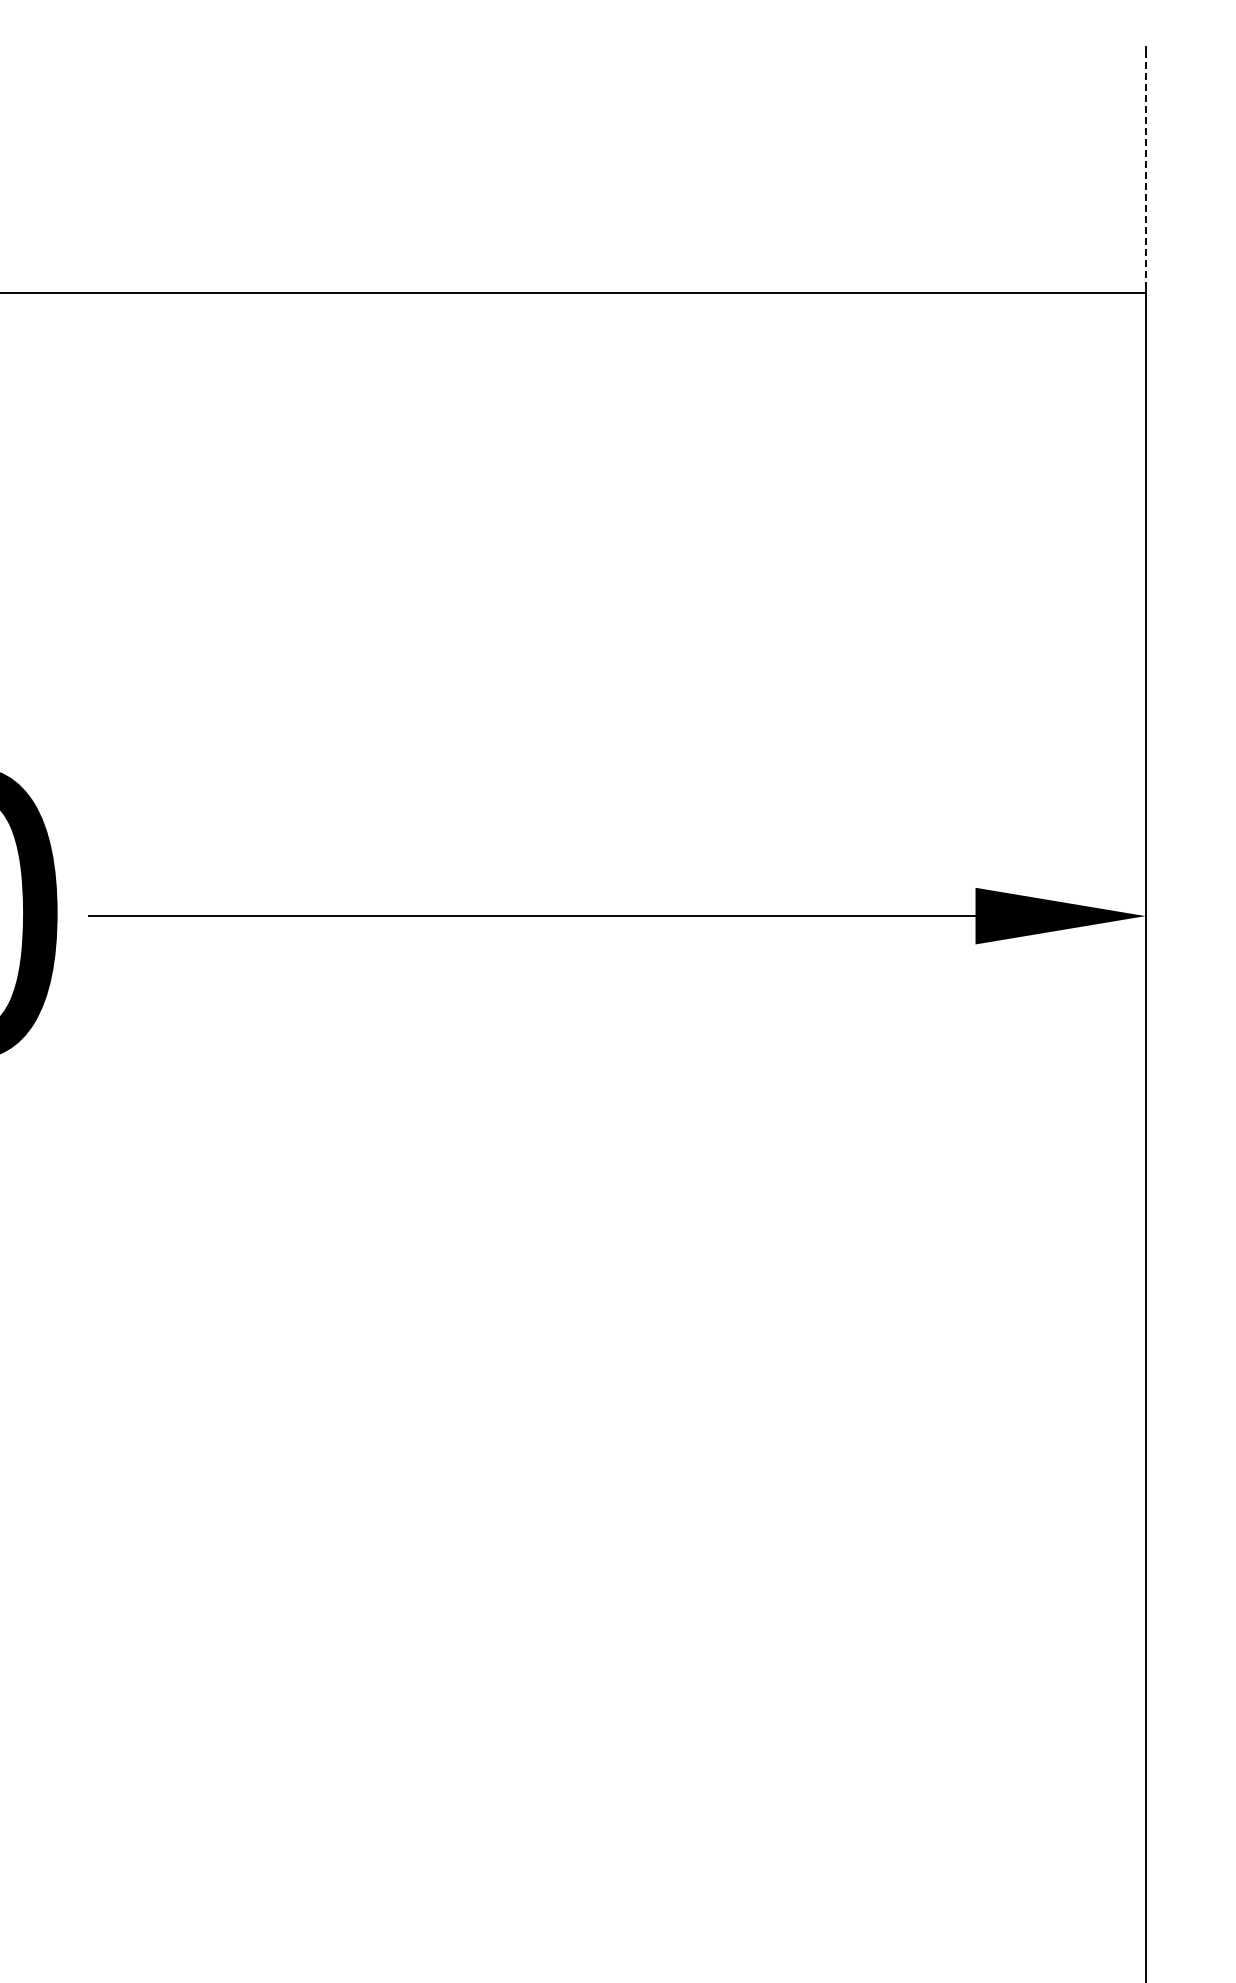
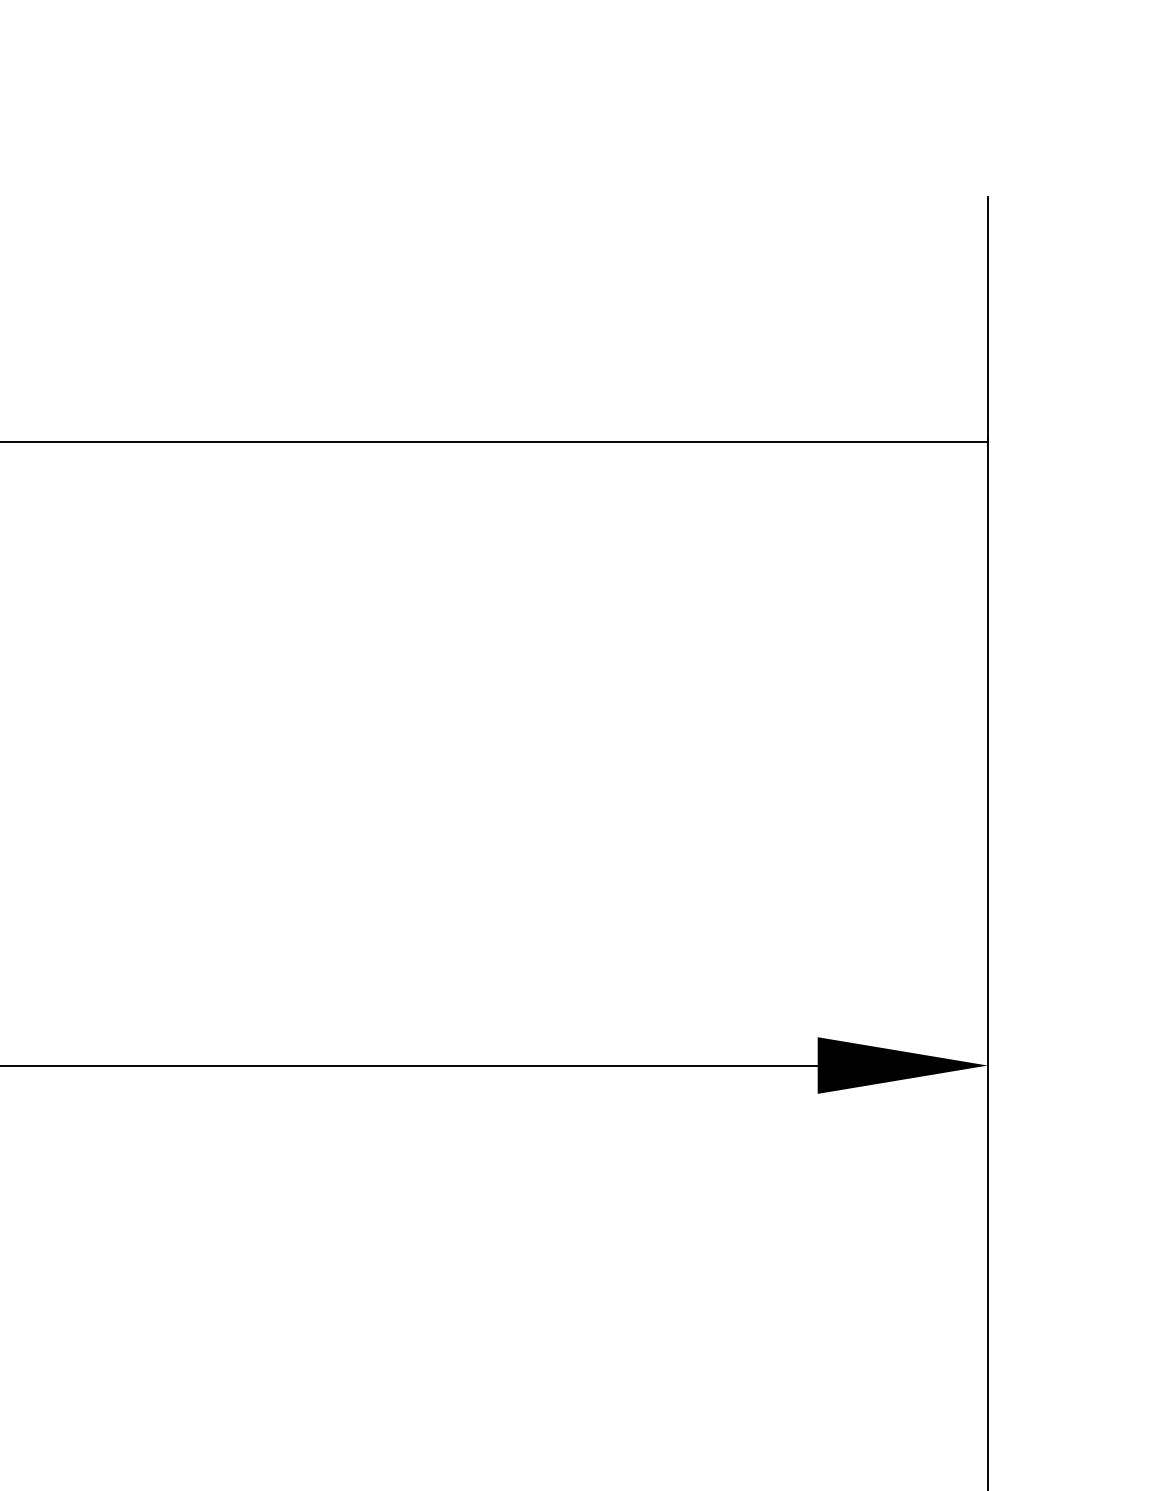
line: (1145, 169) -> (987, 318), dashed -> solid

